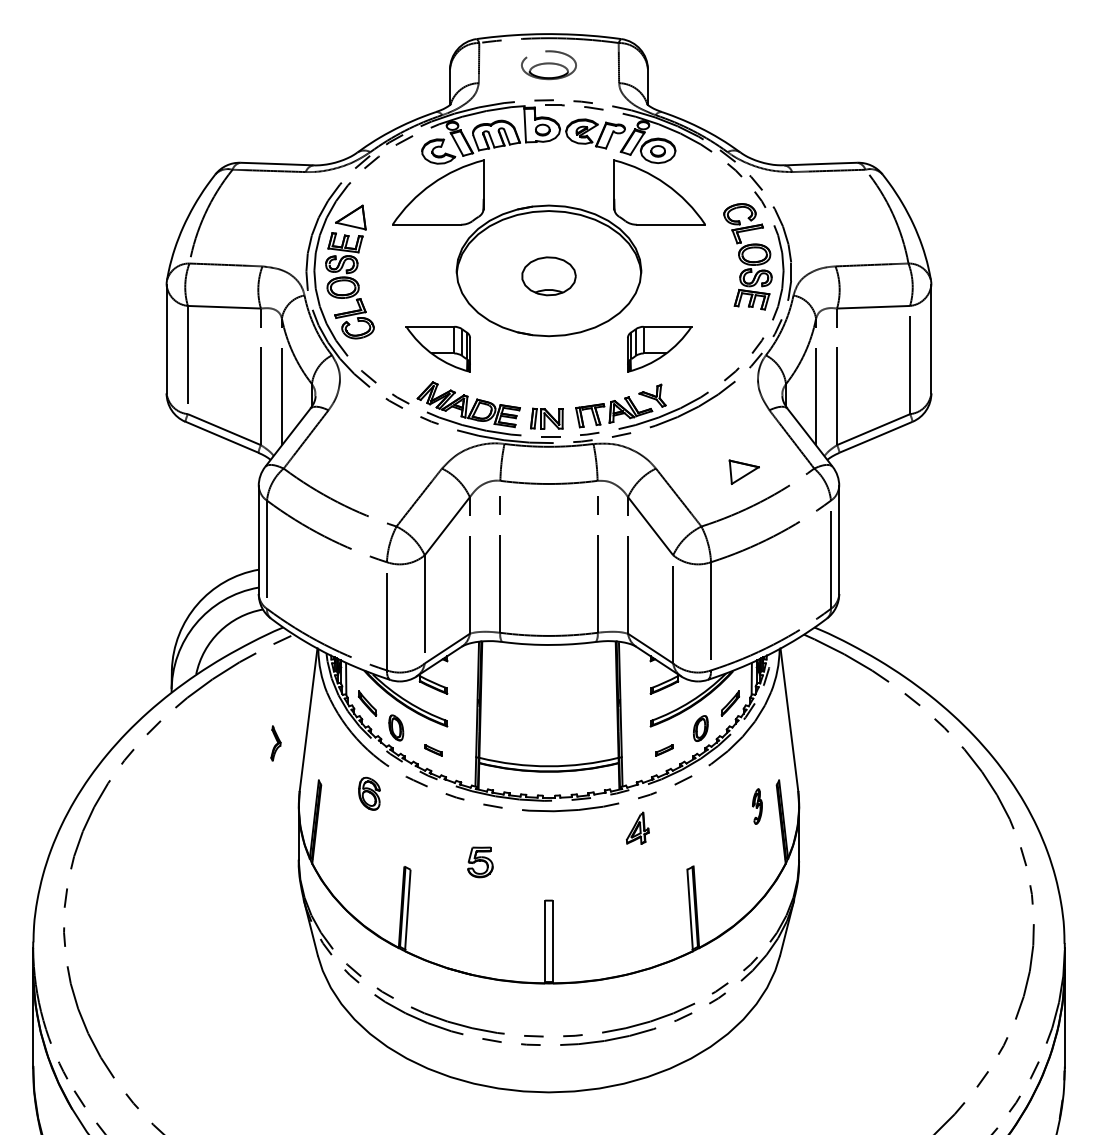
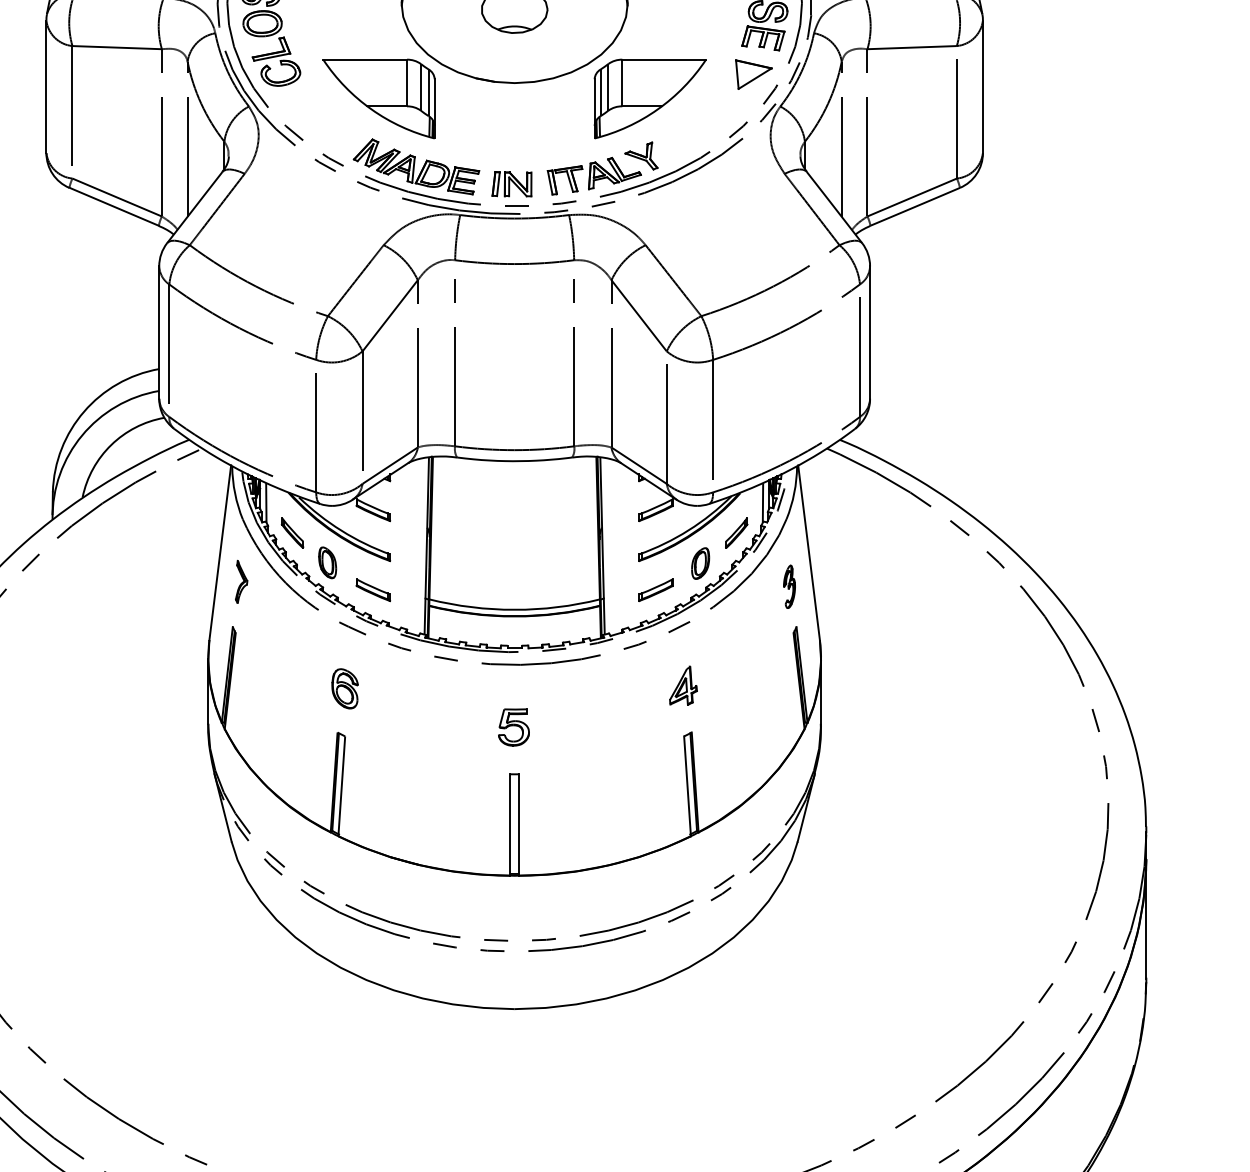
part: (438, 349) -> (379, 99), size x1.43
part: (659, 349) -> (649, 99), size x1.43
part: (743, 471) -> (752, 73), moved
part: (275, 743) -> (240, 581), moved
part: (433, 750) -> (373, 590), size x1.67
part: (664, 750) -> (656, 590), size x1.67
part: (369, 793) -> (345, 688), moved
part: (757, 806) -> (789, 586), moved
part: (637, 827) -> (683, 684), moved
part: (480, 862) -> (514, 727), moved

